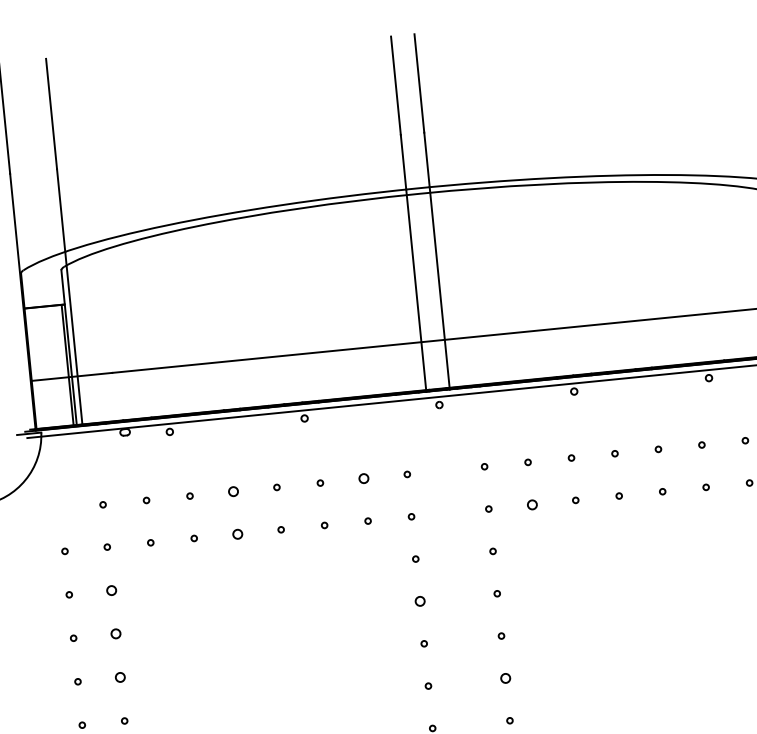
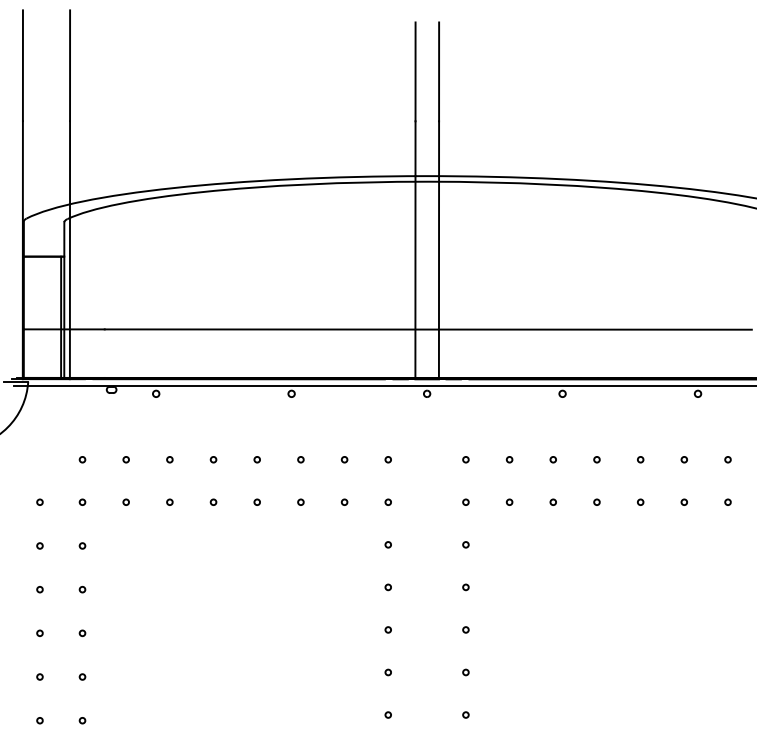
circle: (363, 478) -> (344, 459), size x0.62
circle: (233, 491) -> (213, 459), size x0.62
circle: (532, 503) -> (509, 501), size x0.62
circle: (237, 533) -> (213, 501), size x0.62
circle: (111, 590) -> (82, 545), size x0.62
circle: (419, 601) -> (387, 587), size x0.62
circle: (115, 633) -> (82, 589), size x0.62
circle: (120, 677) -> (82, 633), size x0.62
circle: (505, 678) -> (465, 672), size x0.62

